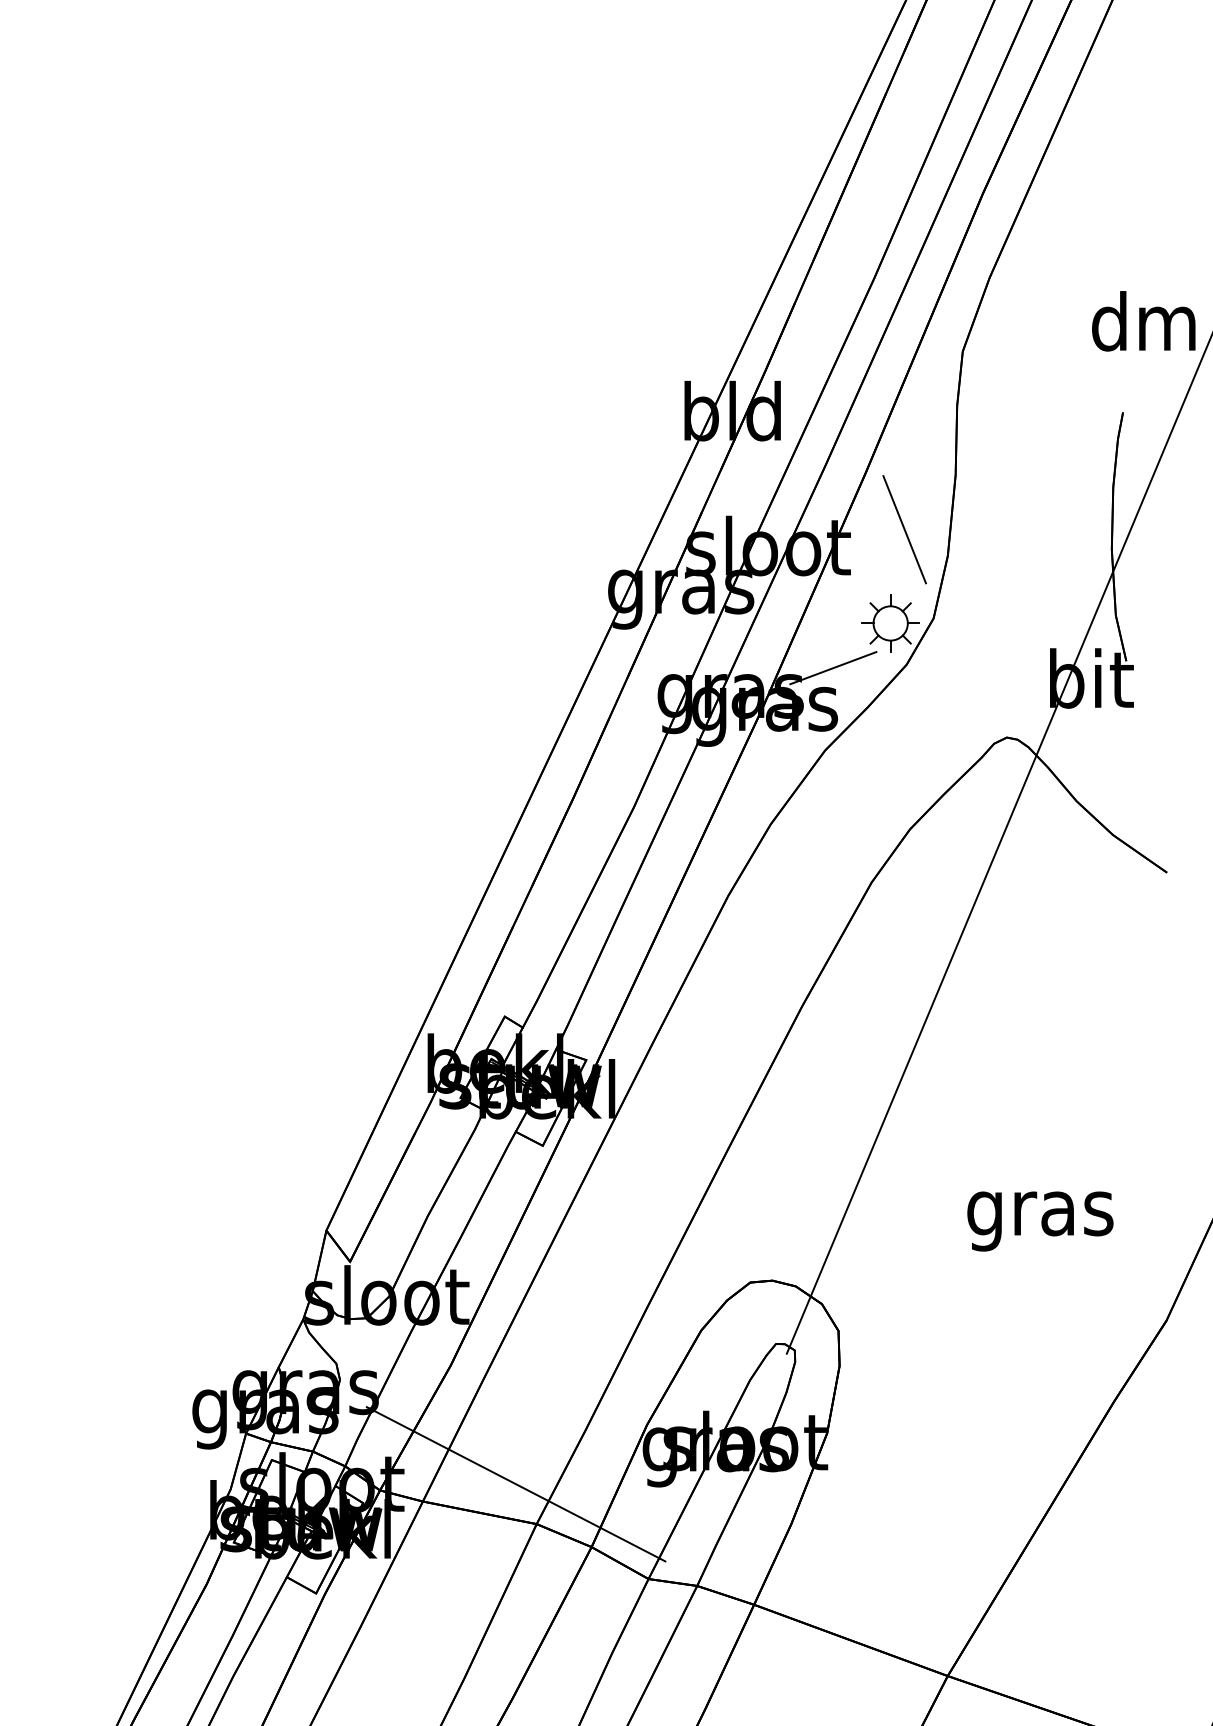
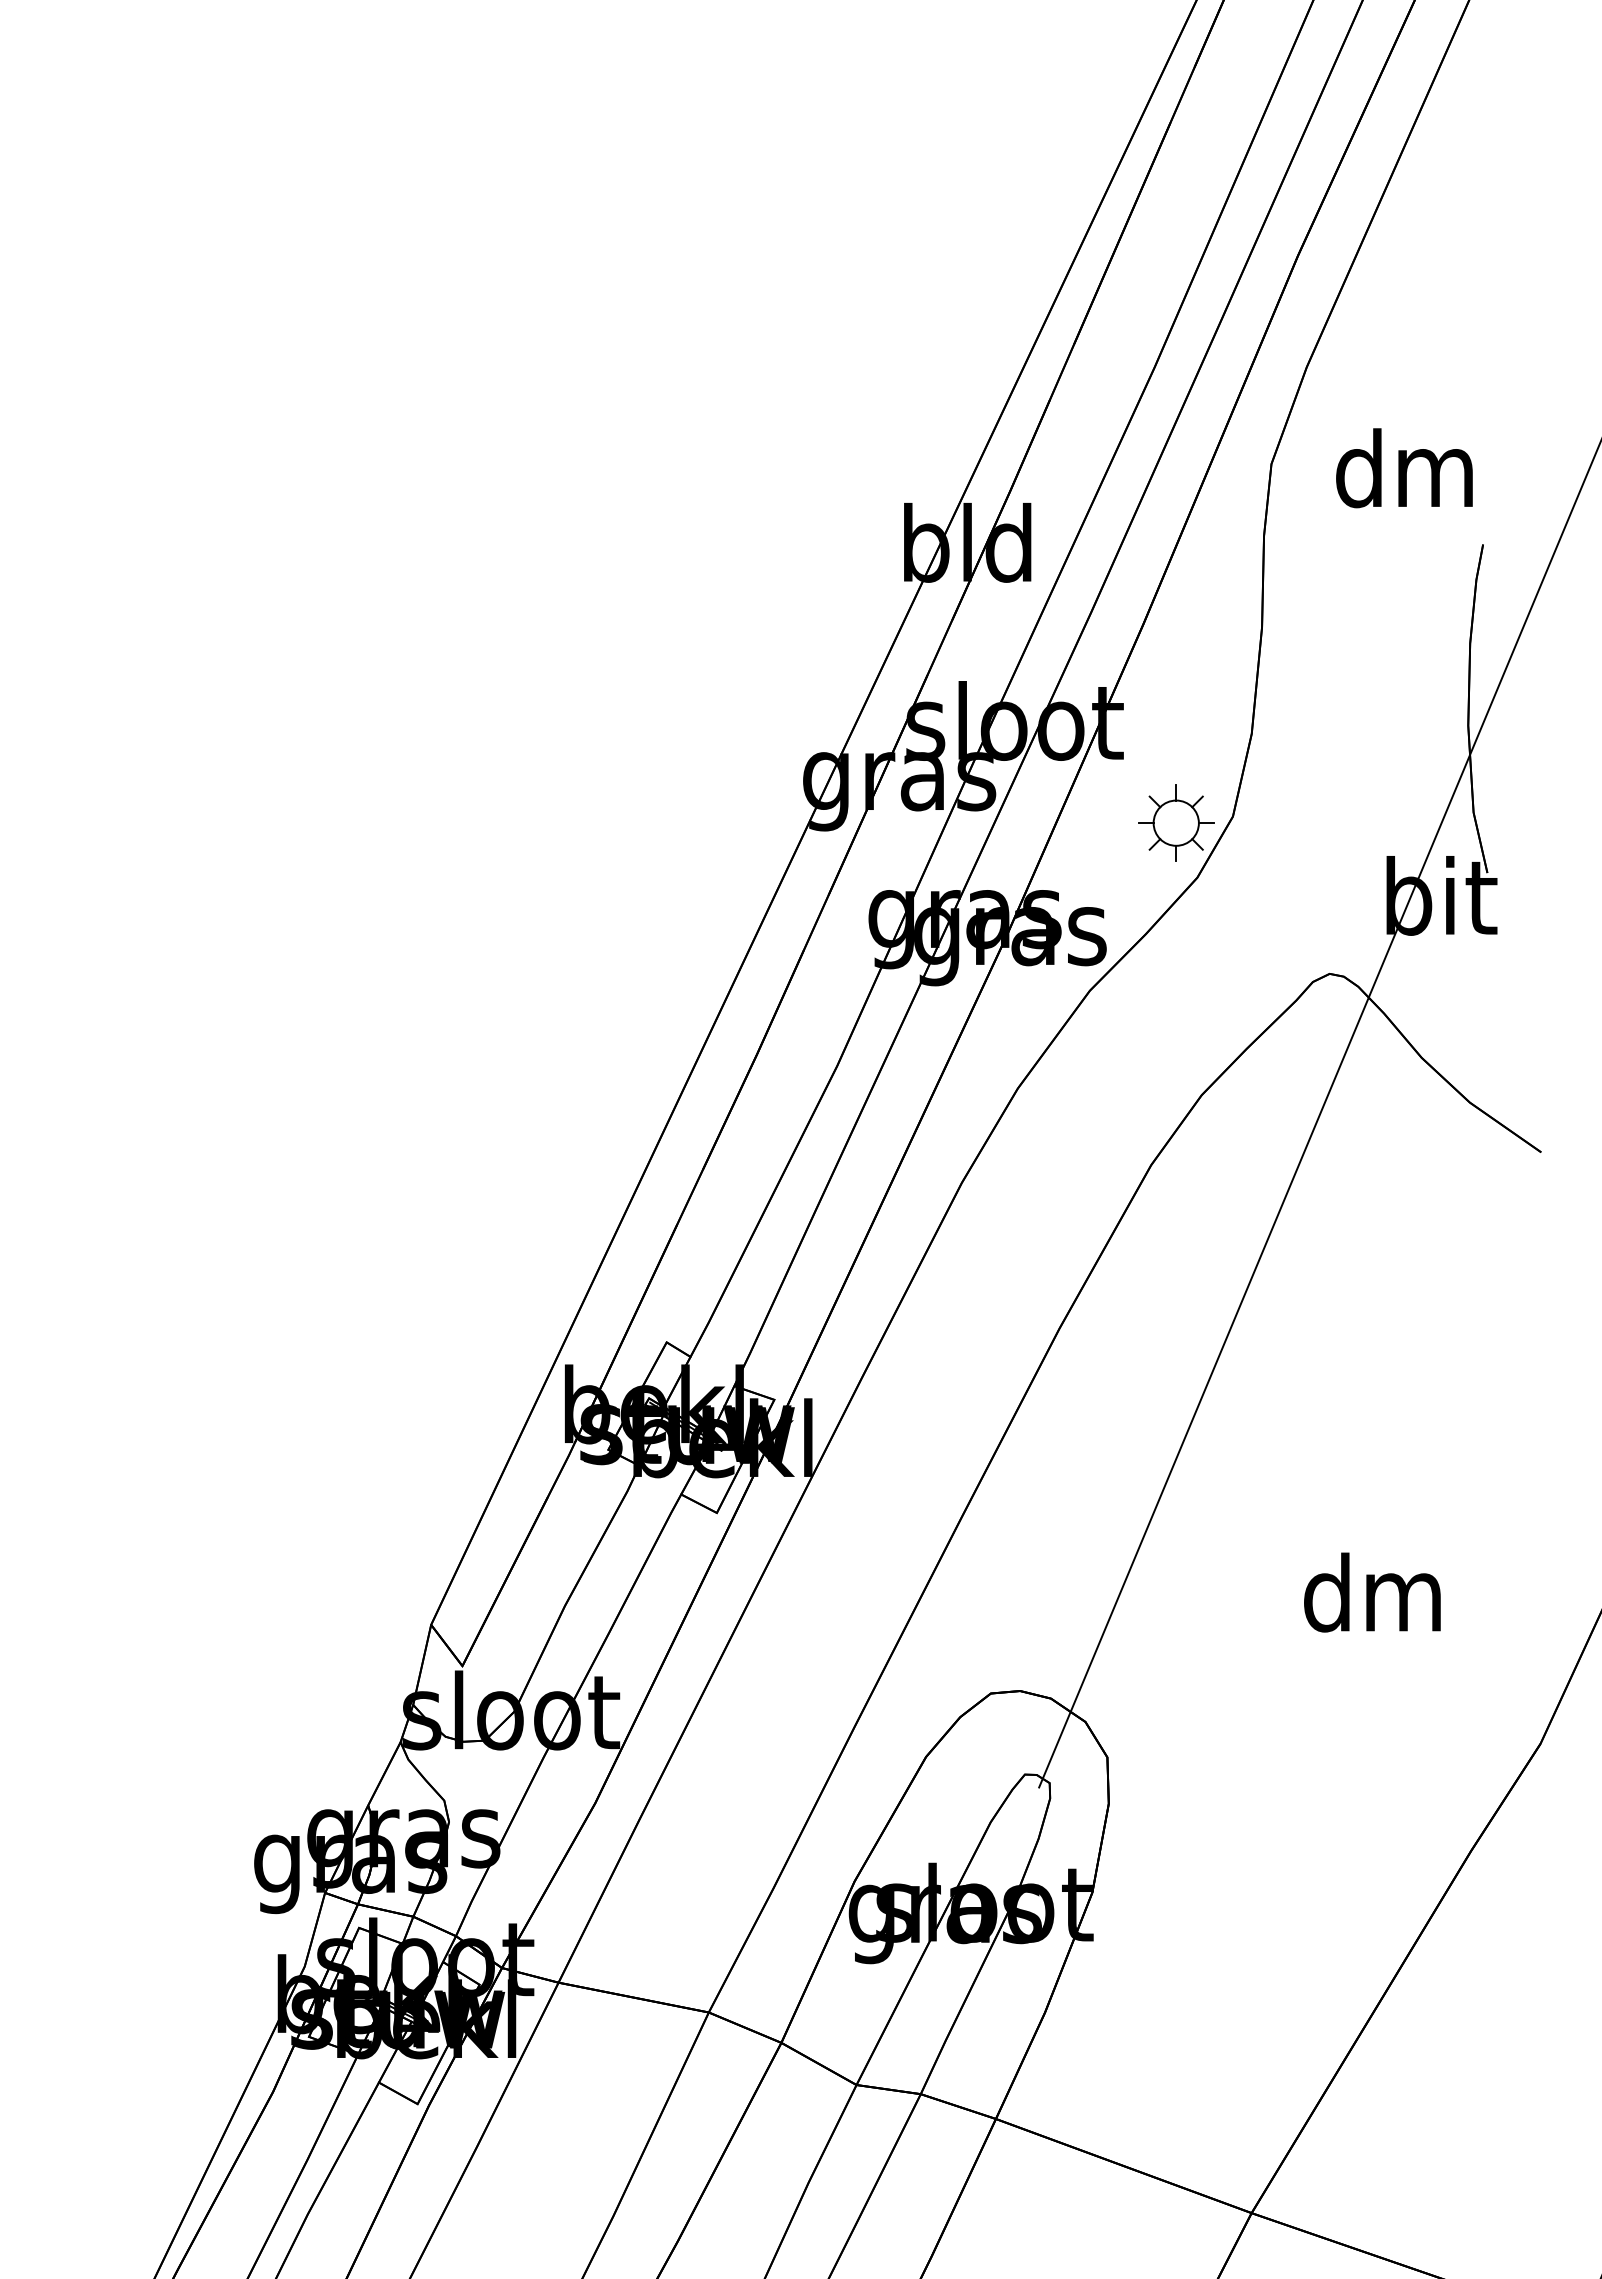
text: (1143, 321) -> (1404, 468), moved
line: (904, 529) -> (1194, 699), removed
line: (833, 667) -> (1100, 881), removed
text: (1040, 1213) -> (1373, 1602), gras -> dm
line: (516, 1483) -> (681, 1959), removed

